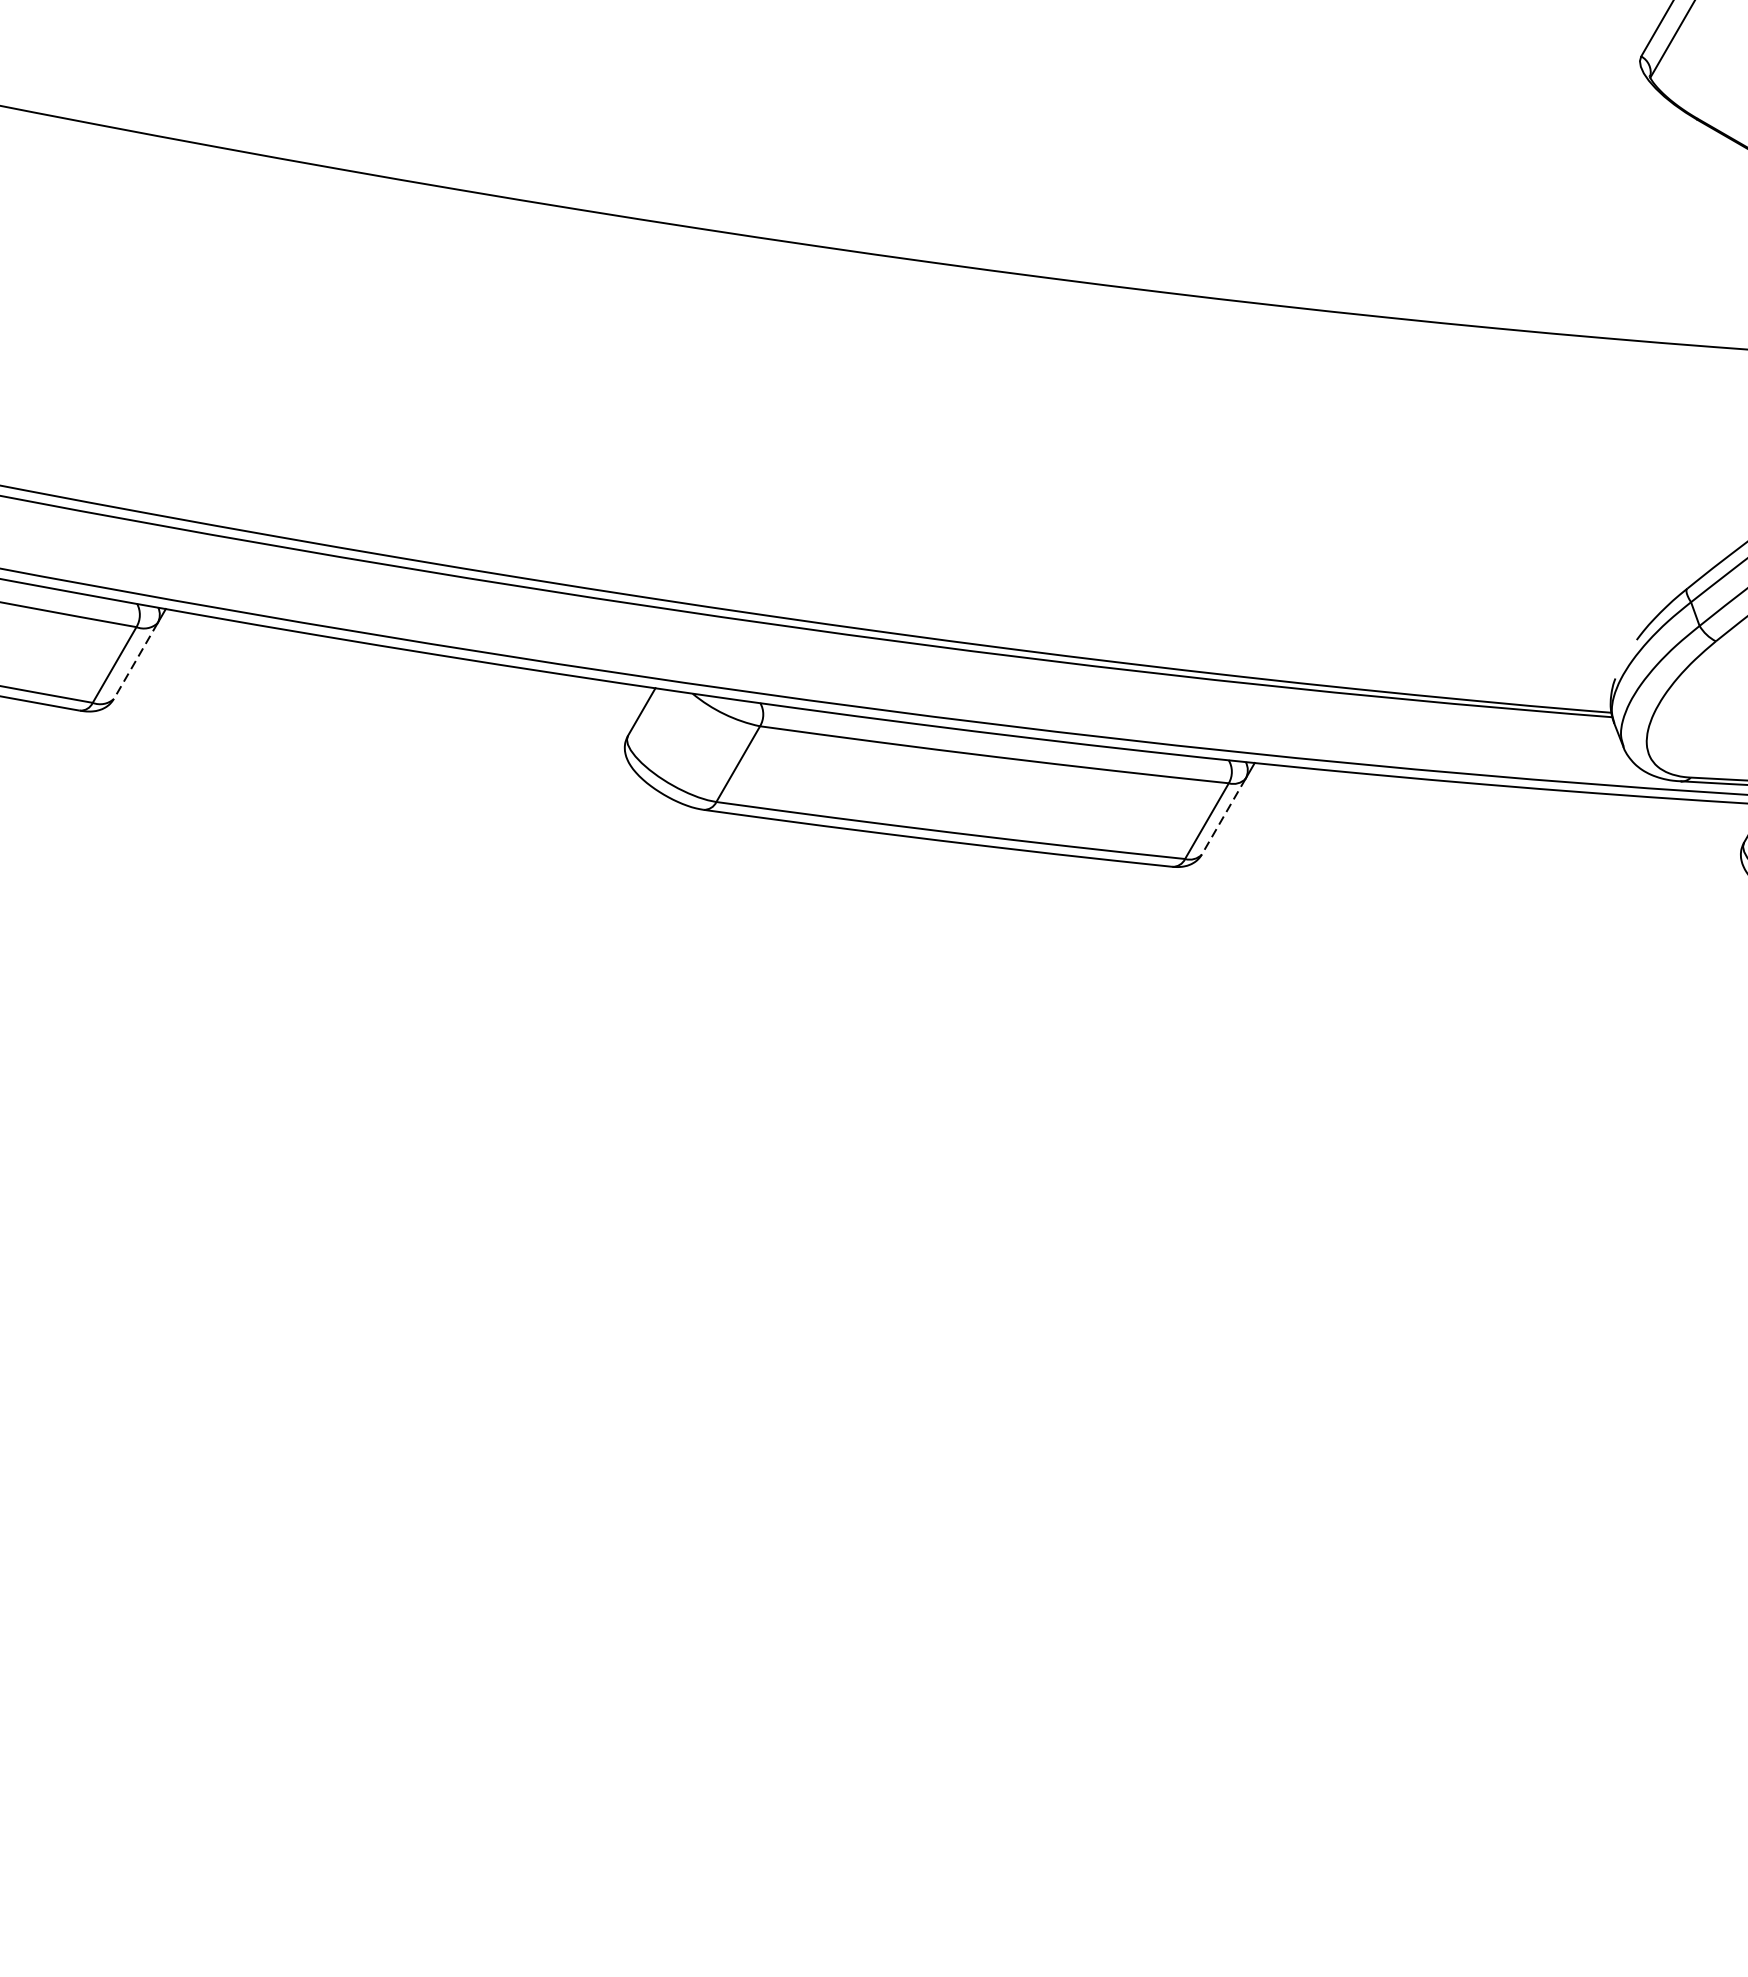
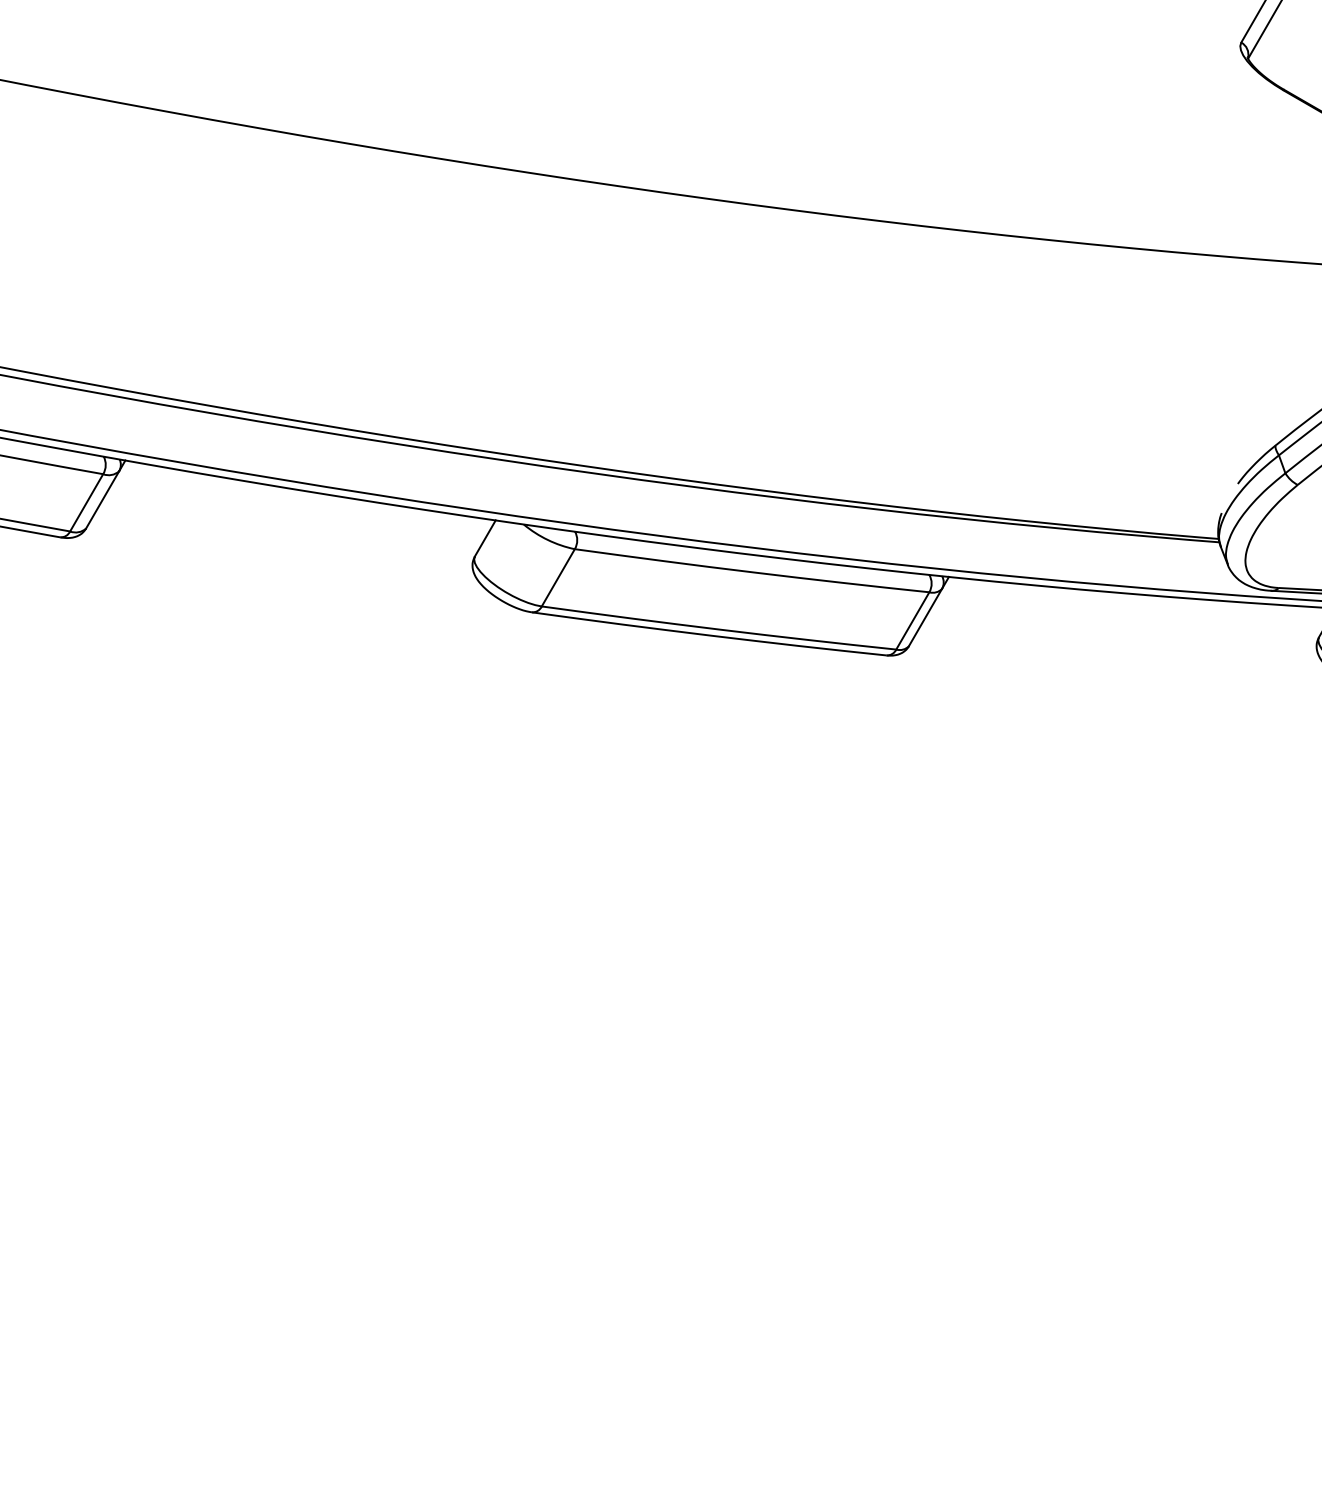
line: (135, 661) -> (102, 500), dashed -> solid
line: (1223, 816) -> (925, 617), dashed -> solid

